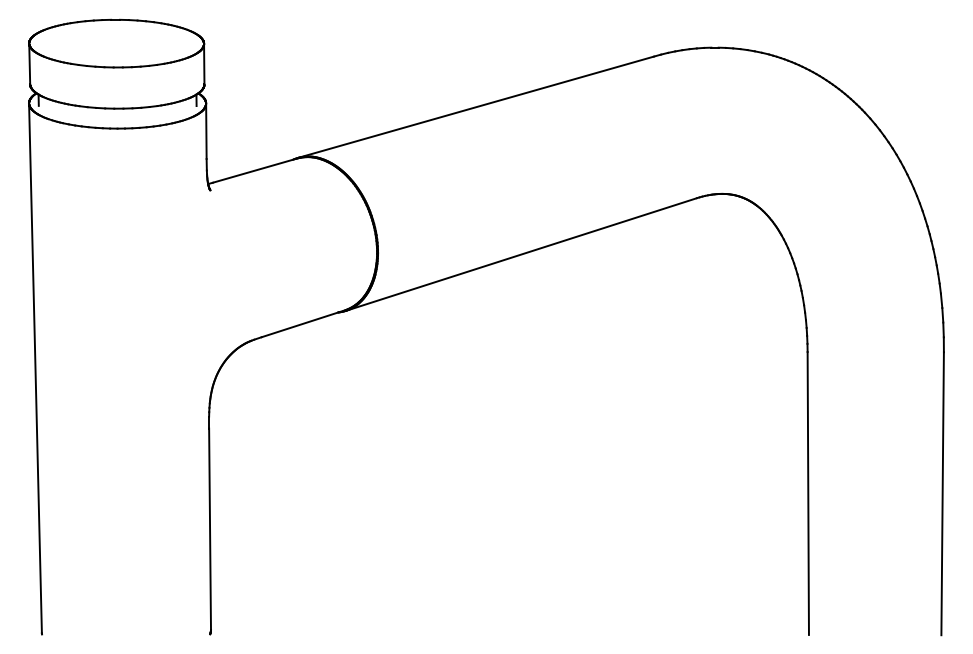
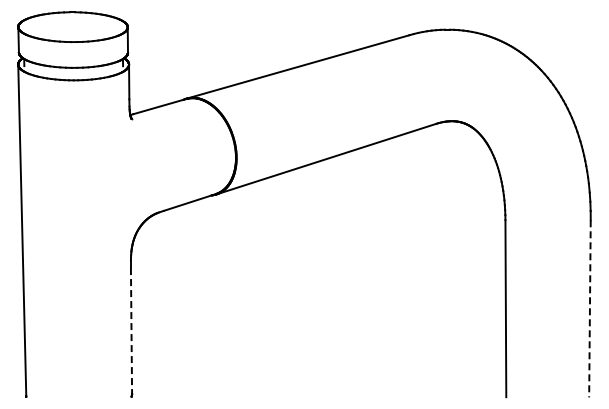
line: (941, 493) -> (589, 308), solid -> dashed
line: (210, 529) -> (131, 331), solid -> dashed

